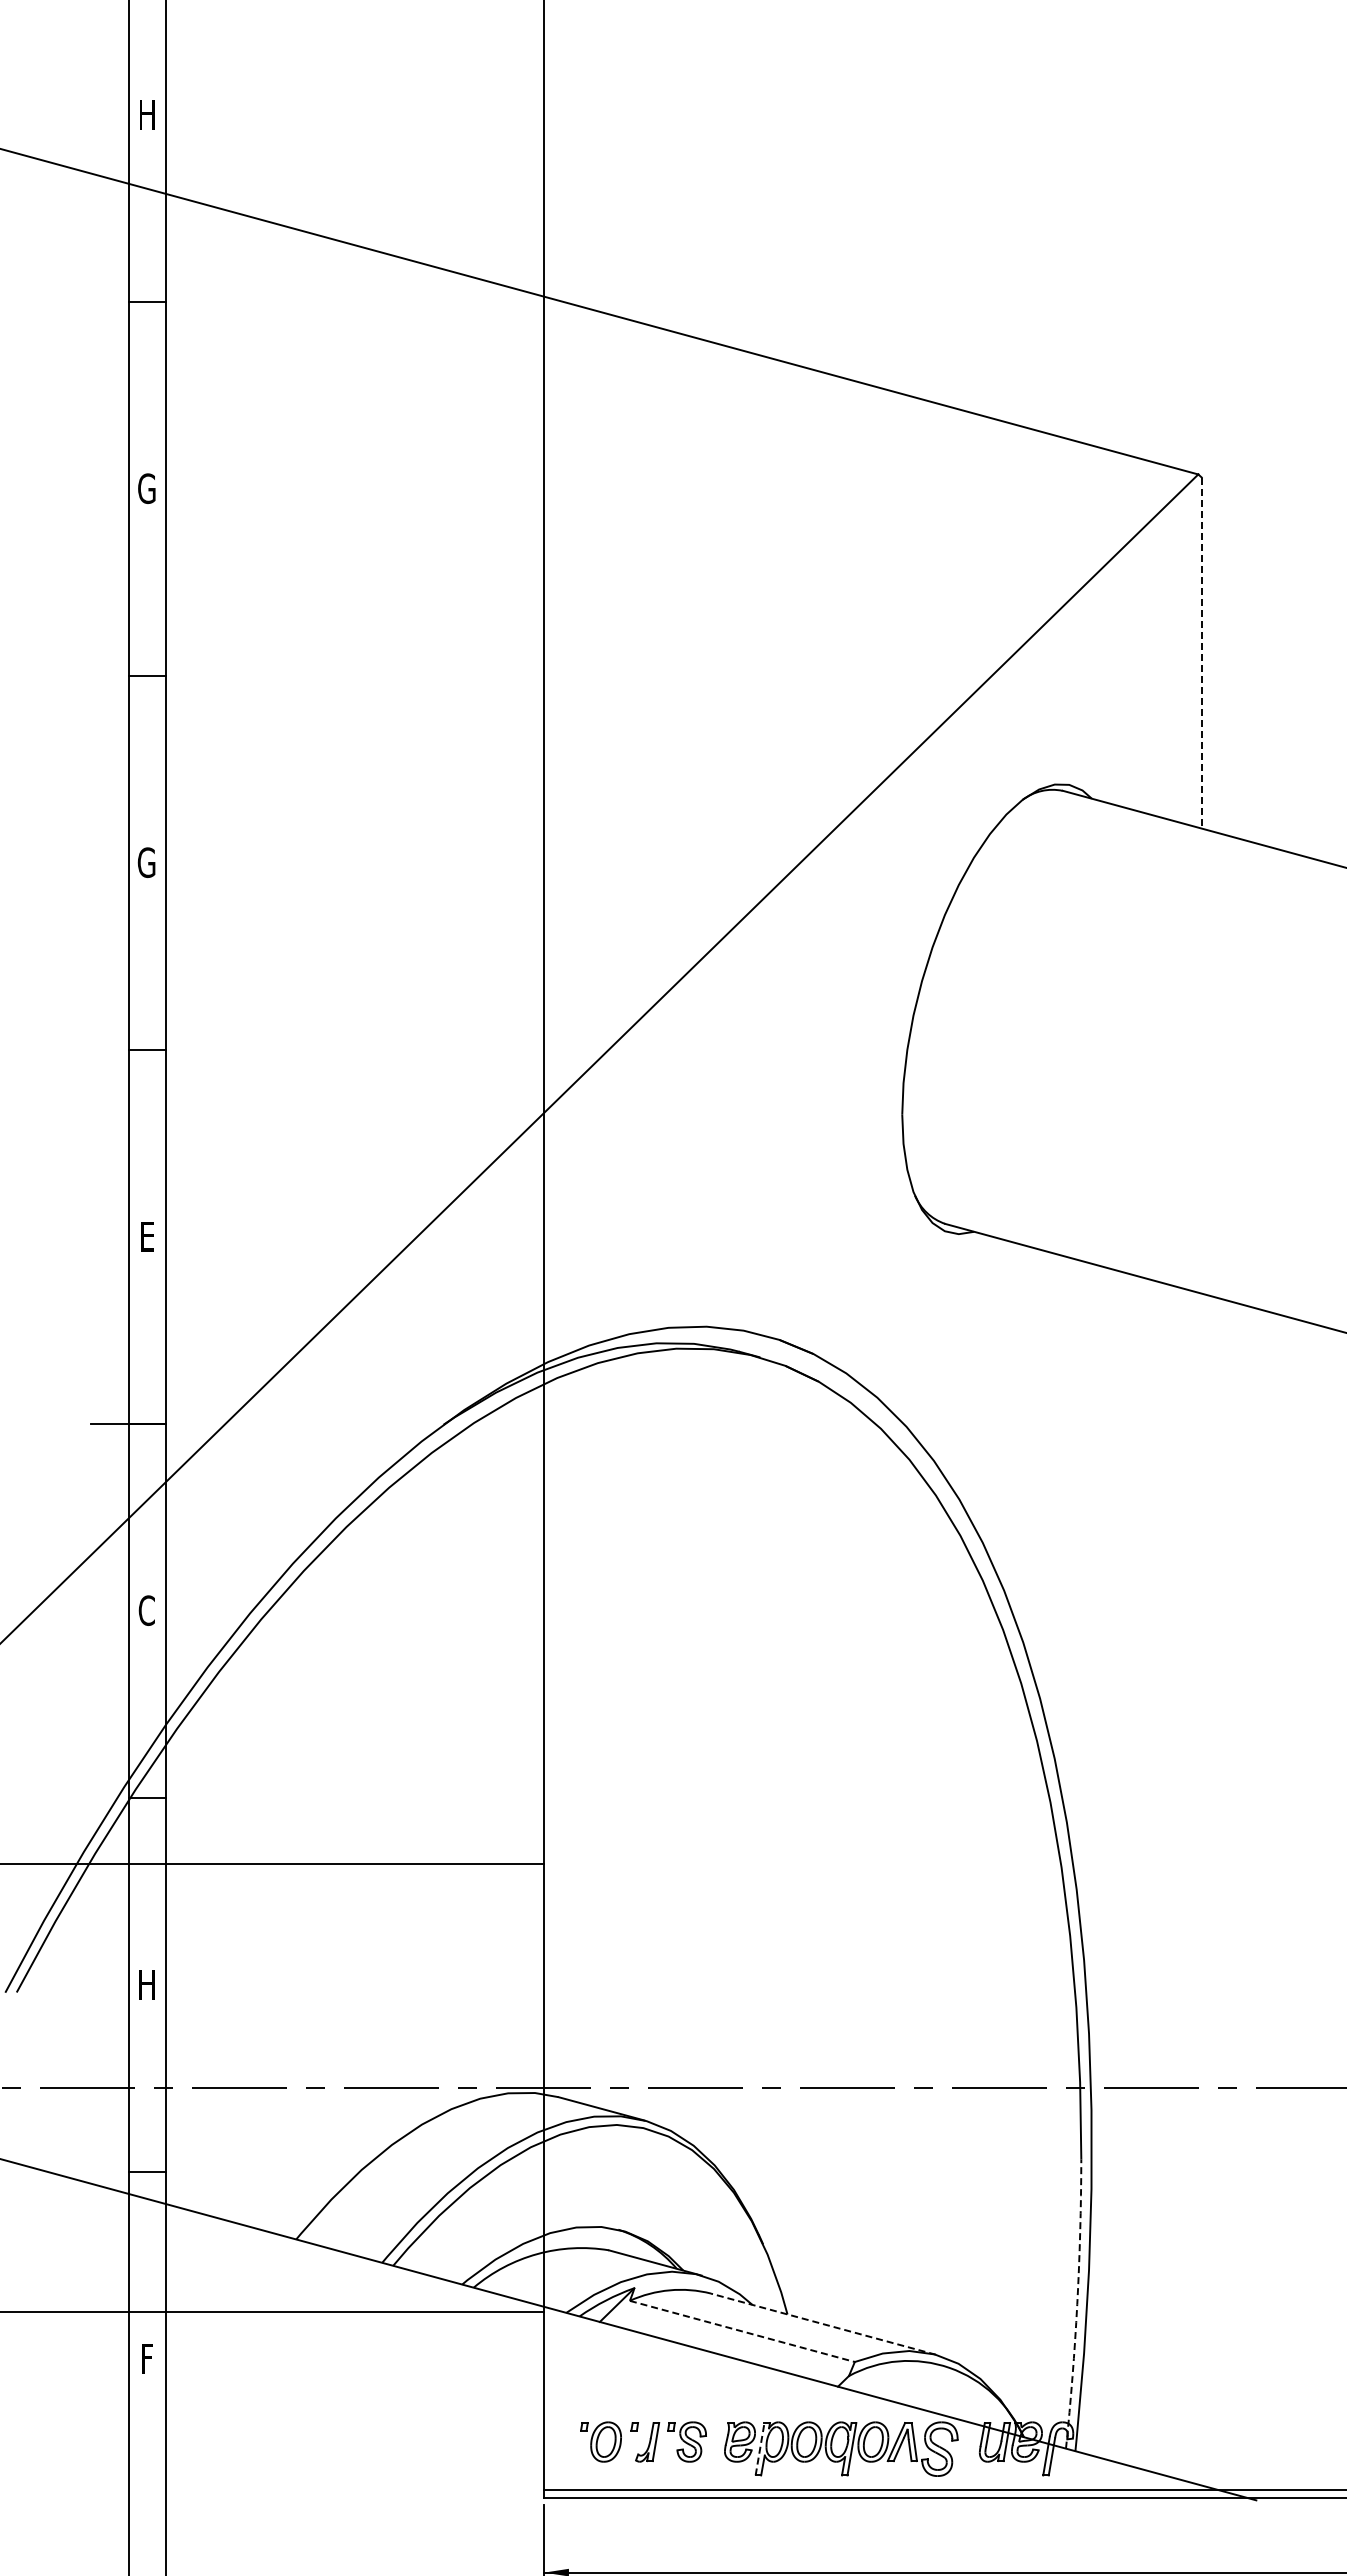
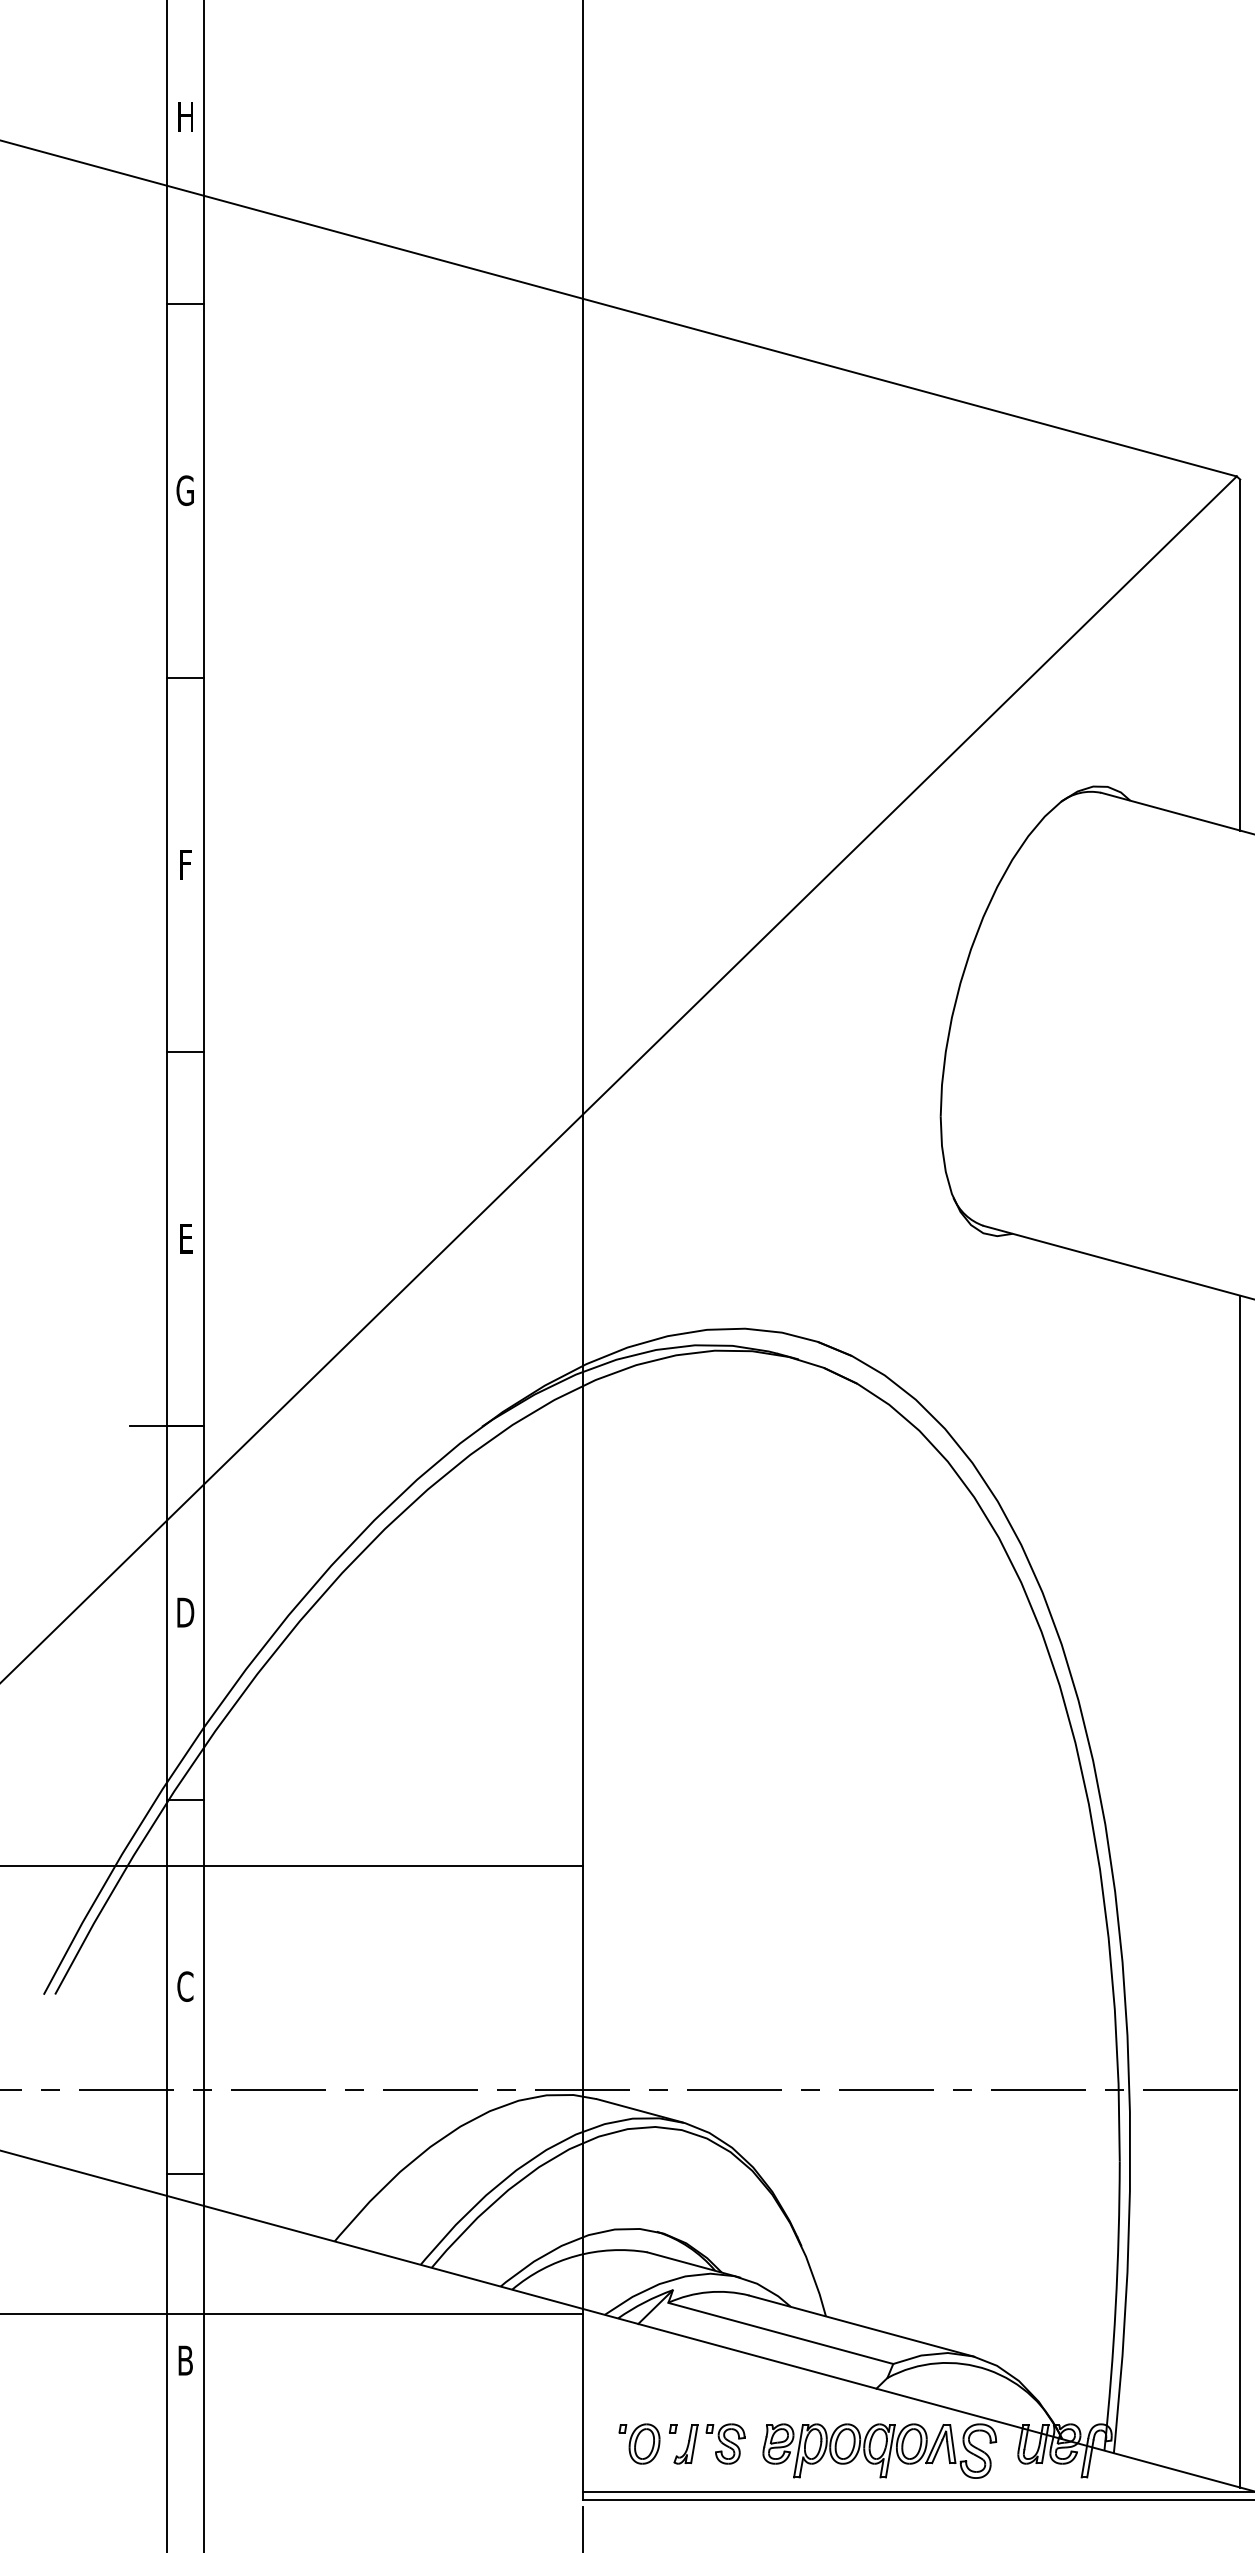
line: (1201, 653) -> (1239, 655), dashed -> solid
text: (146, 862) -> (184, 864), G -> F
text: (146, 1610) -> (184, 1612), C -> D
line: (1201, 1889) -> (1239, 1891), added
text: (146, 1984) -> (184, 1986), H -> C
arc: (1077, 2304) -> (1115, 2306), dashed -> solid
line: (823, 2324) -> (861, 2326), dashed -> solid
line: (742, 2331) -> (780, 2333), dashed -> solid
text: (147, 2358) -> (185, 2360), F -> B
line: (760, 2449) -> (798, 2451), dashed -> solid

